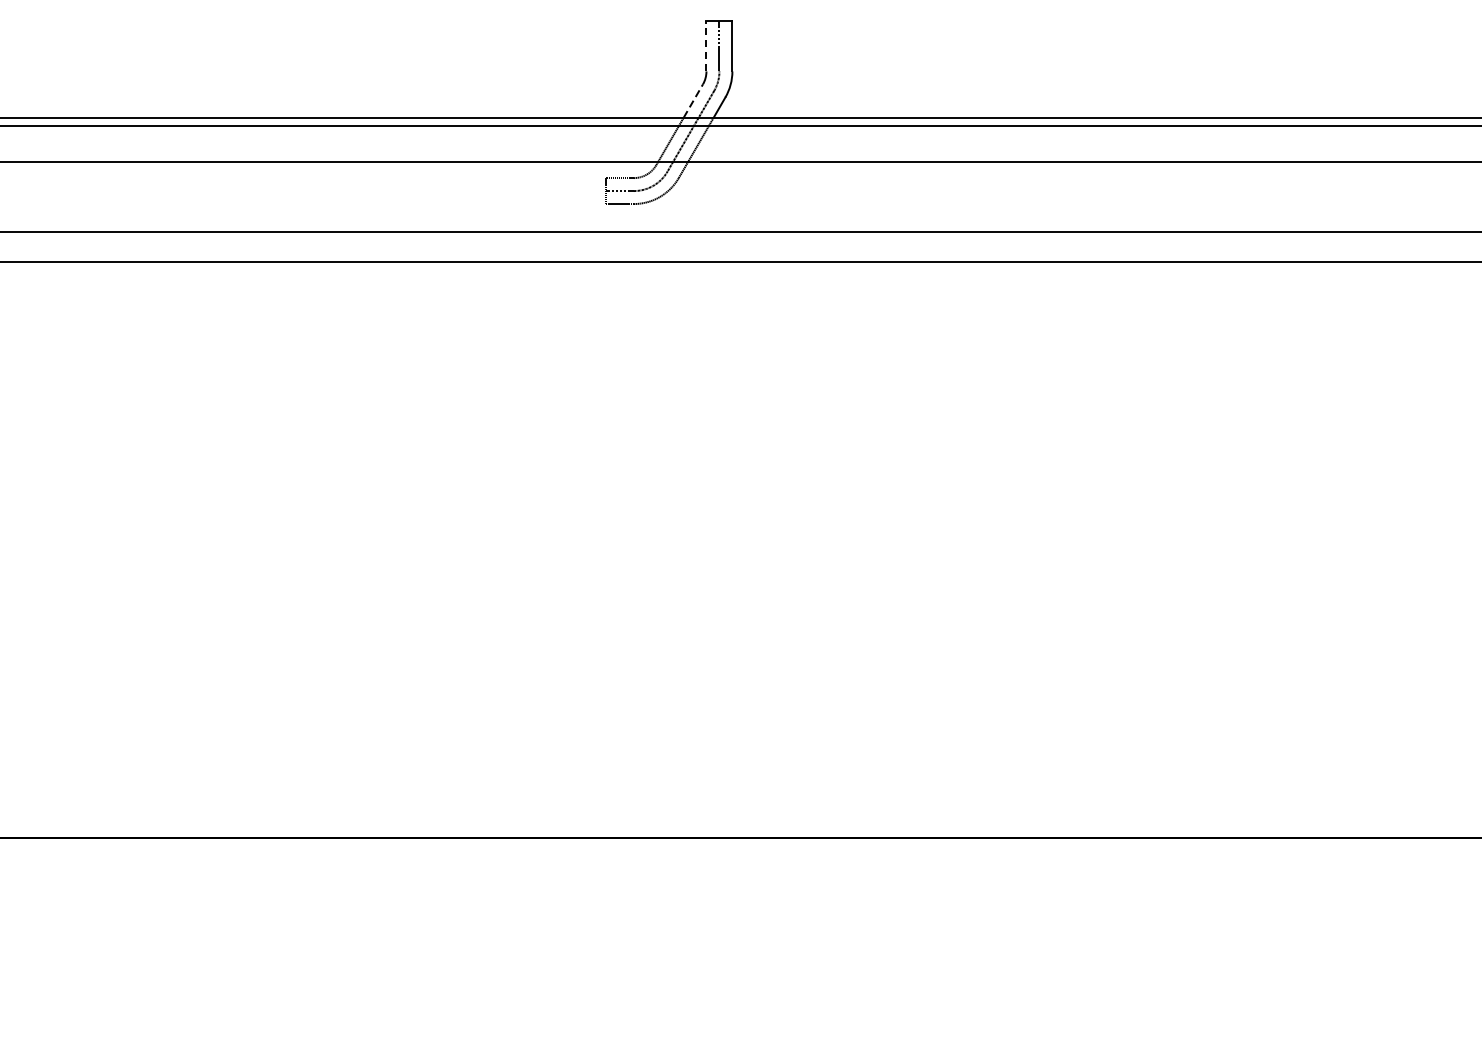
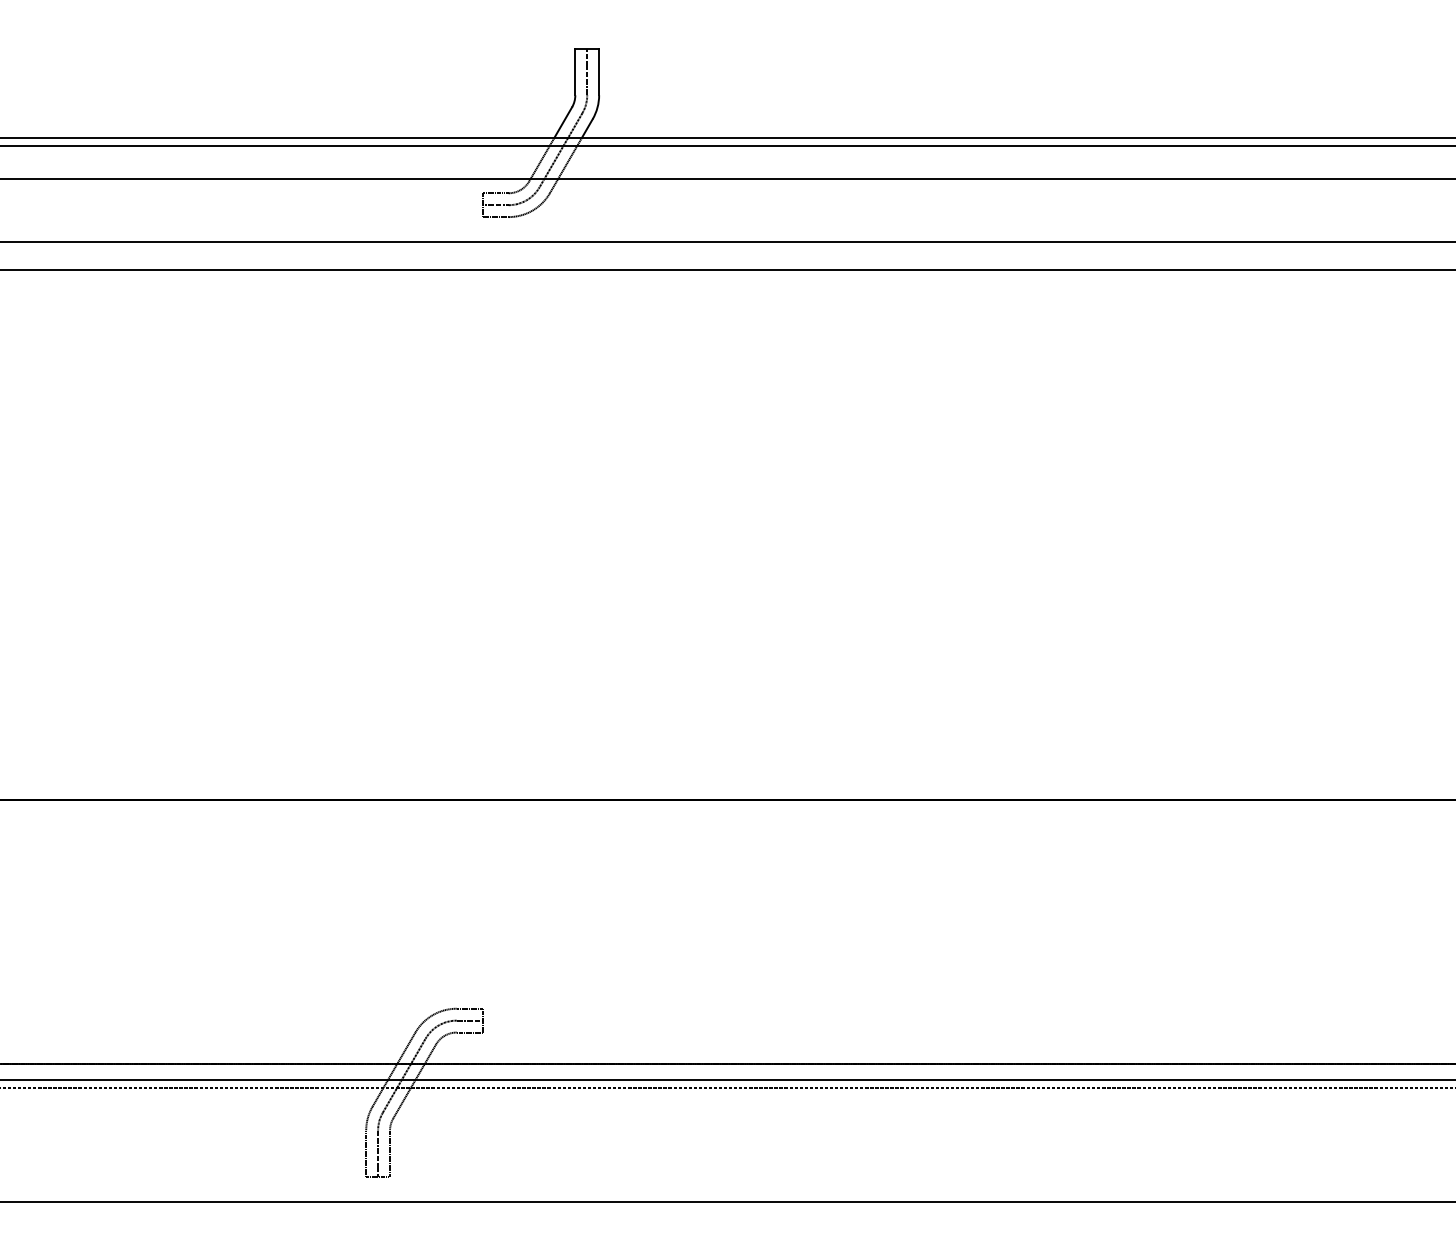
line: (706, 45) -> (575, 71), dashed -> solid
line: (693, 101) -> (563, 122), dashed -> solid

